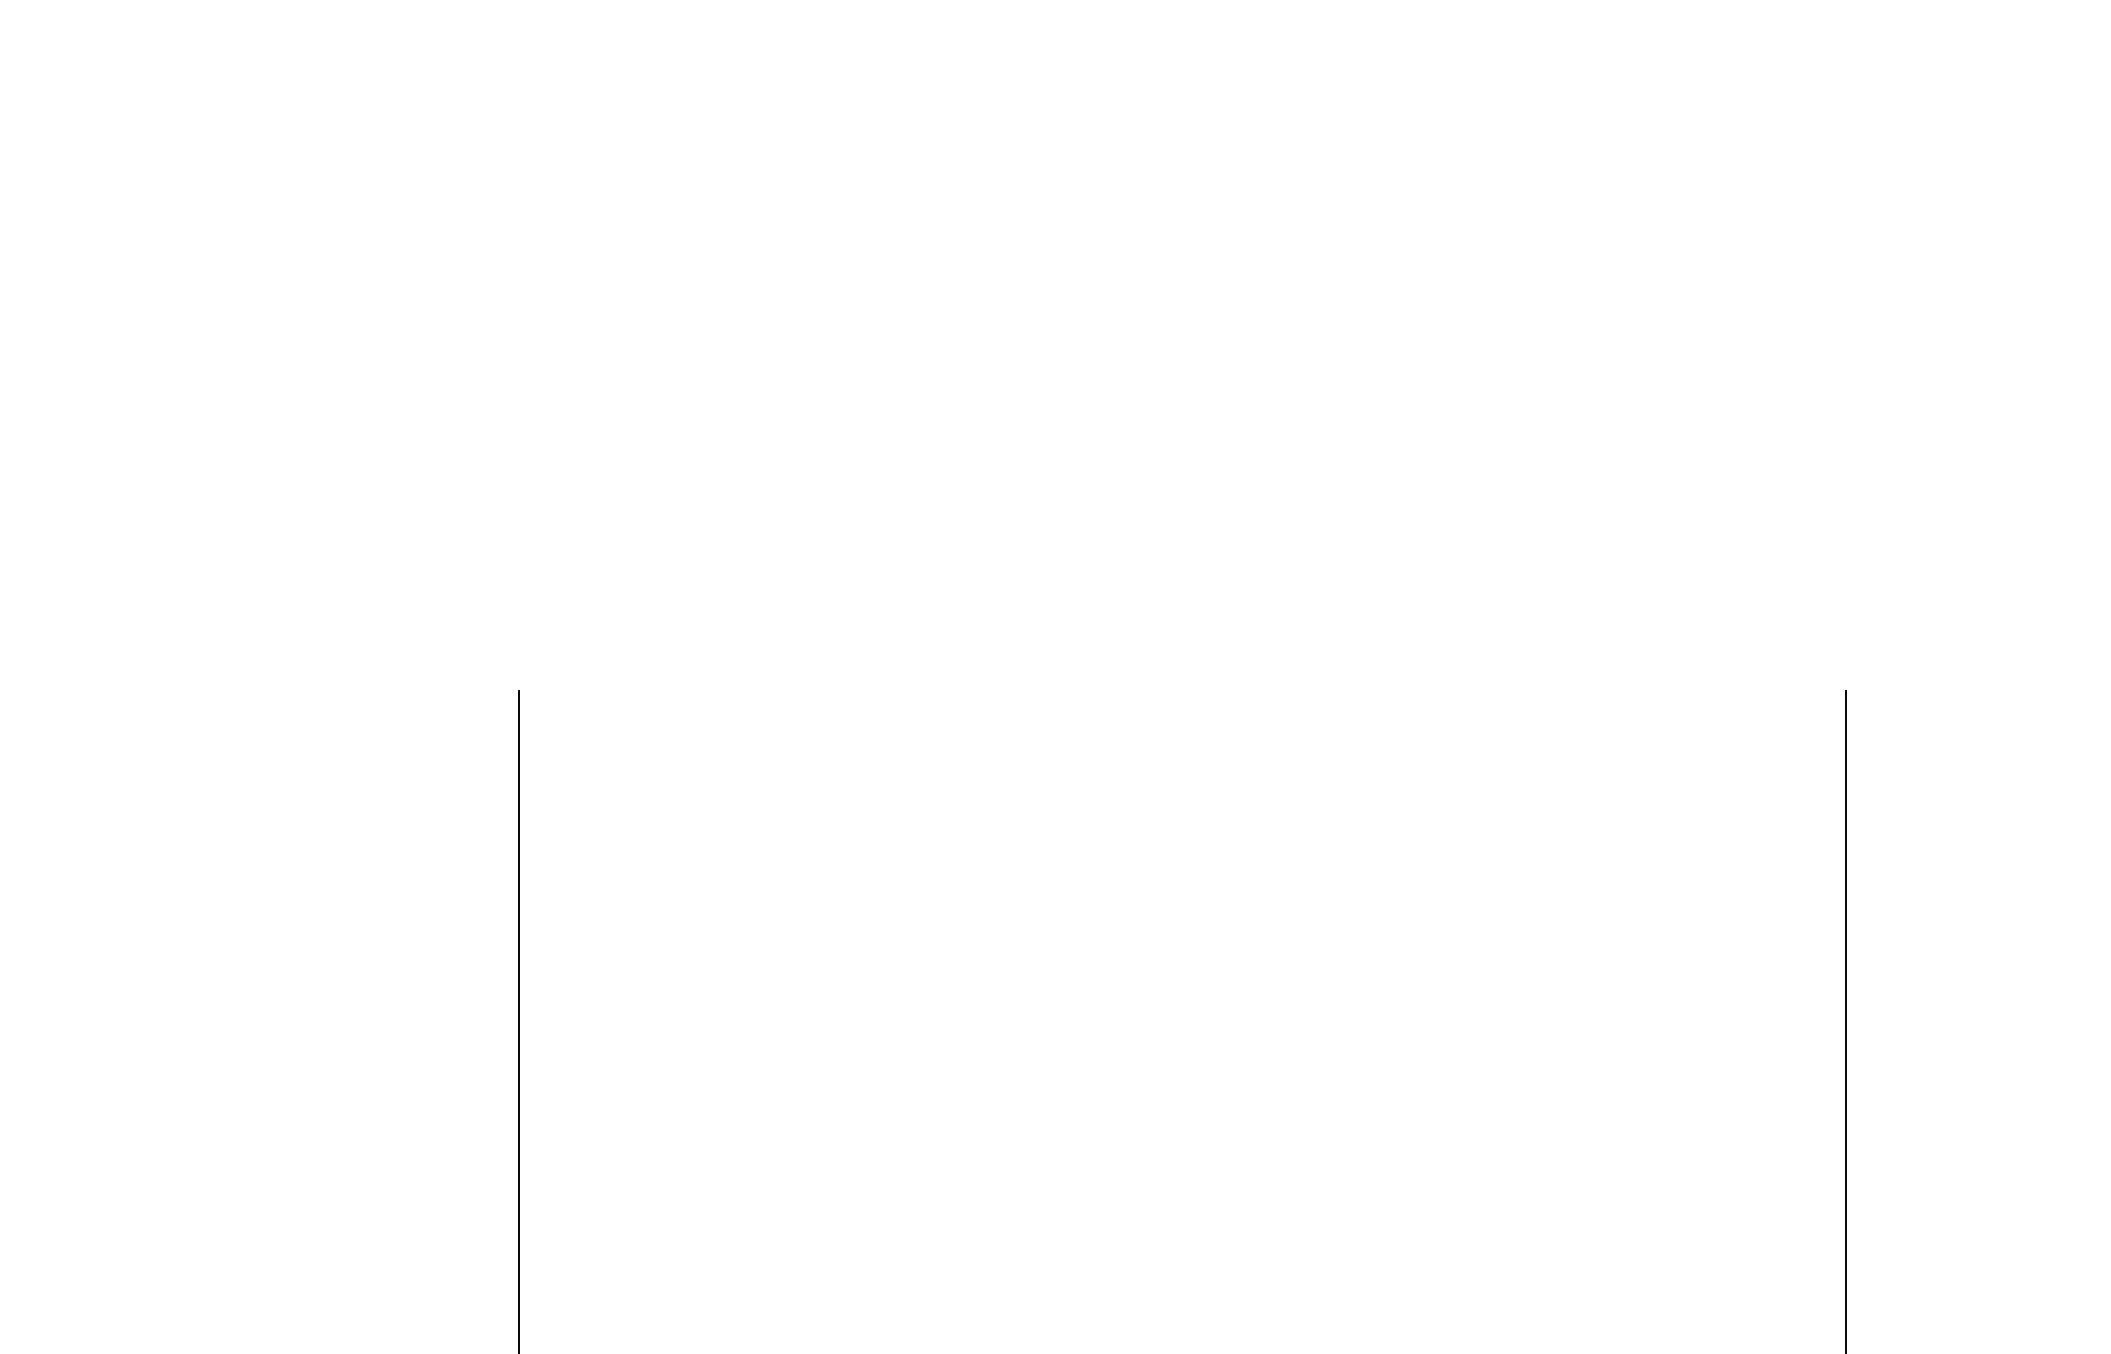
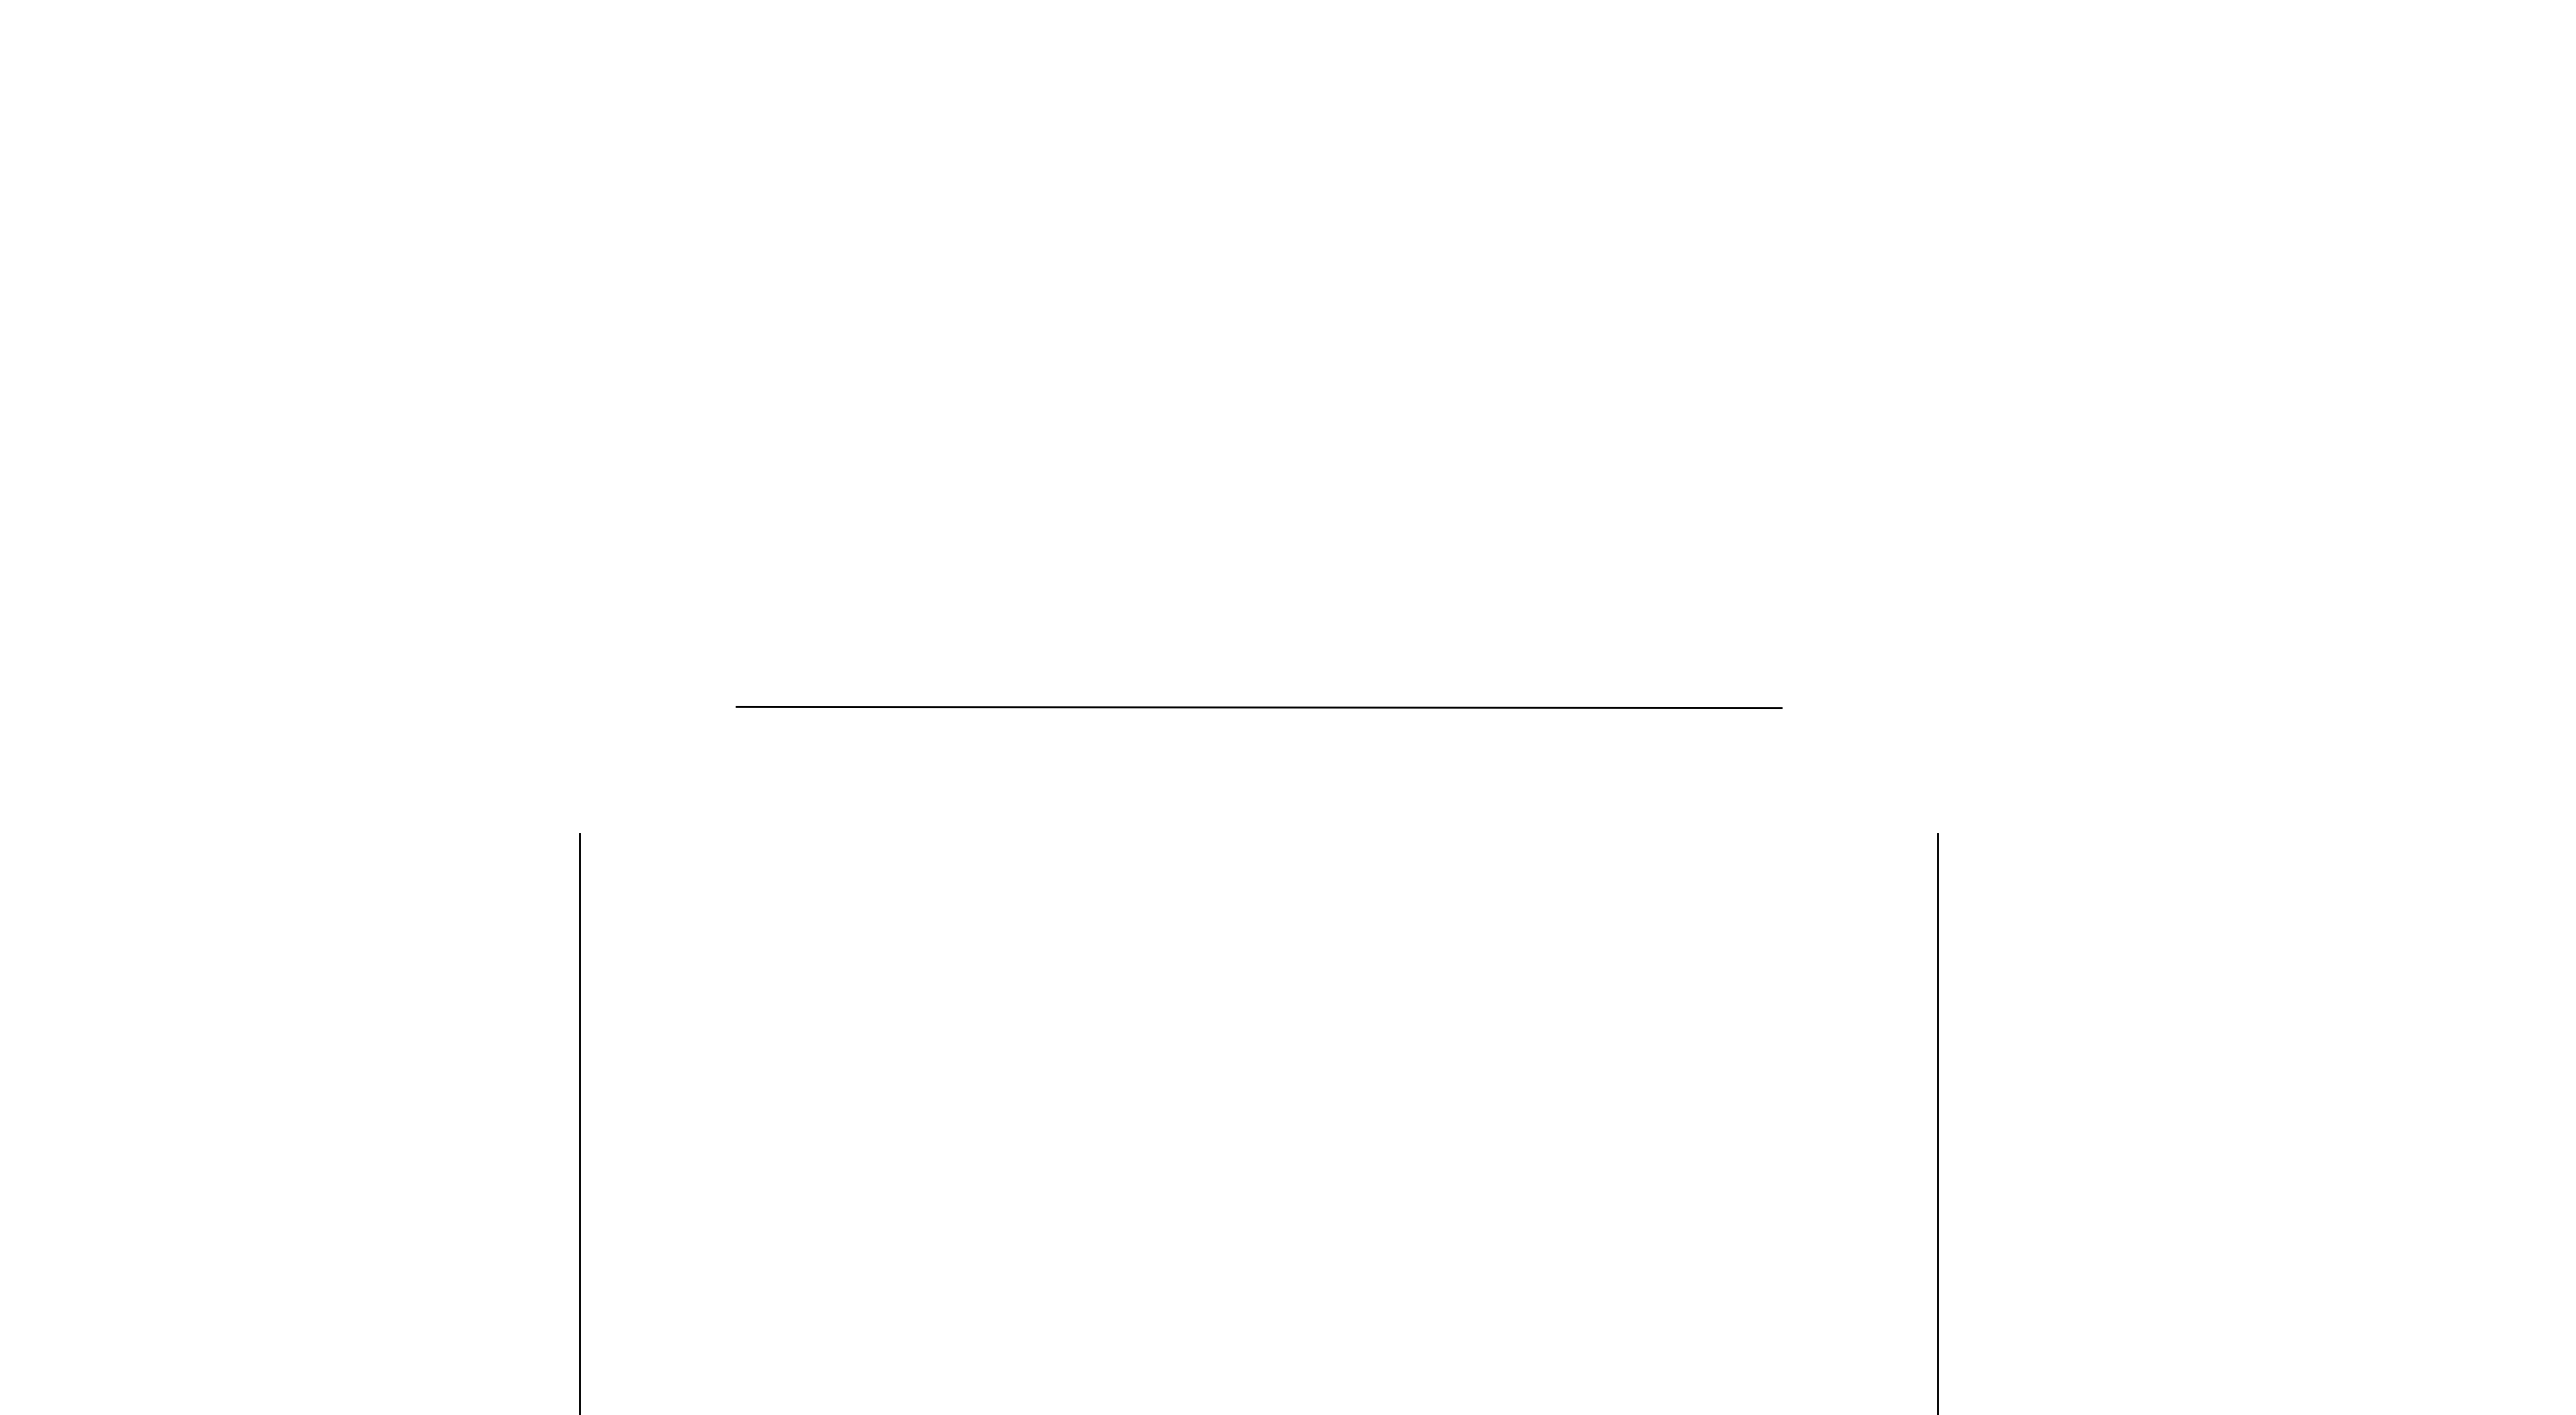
line: (1181, 567) -> (1258, 707), added

